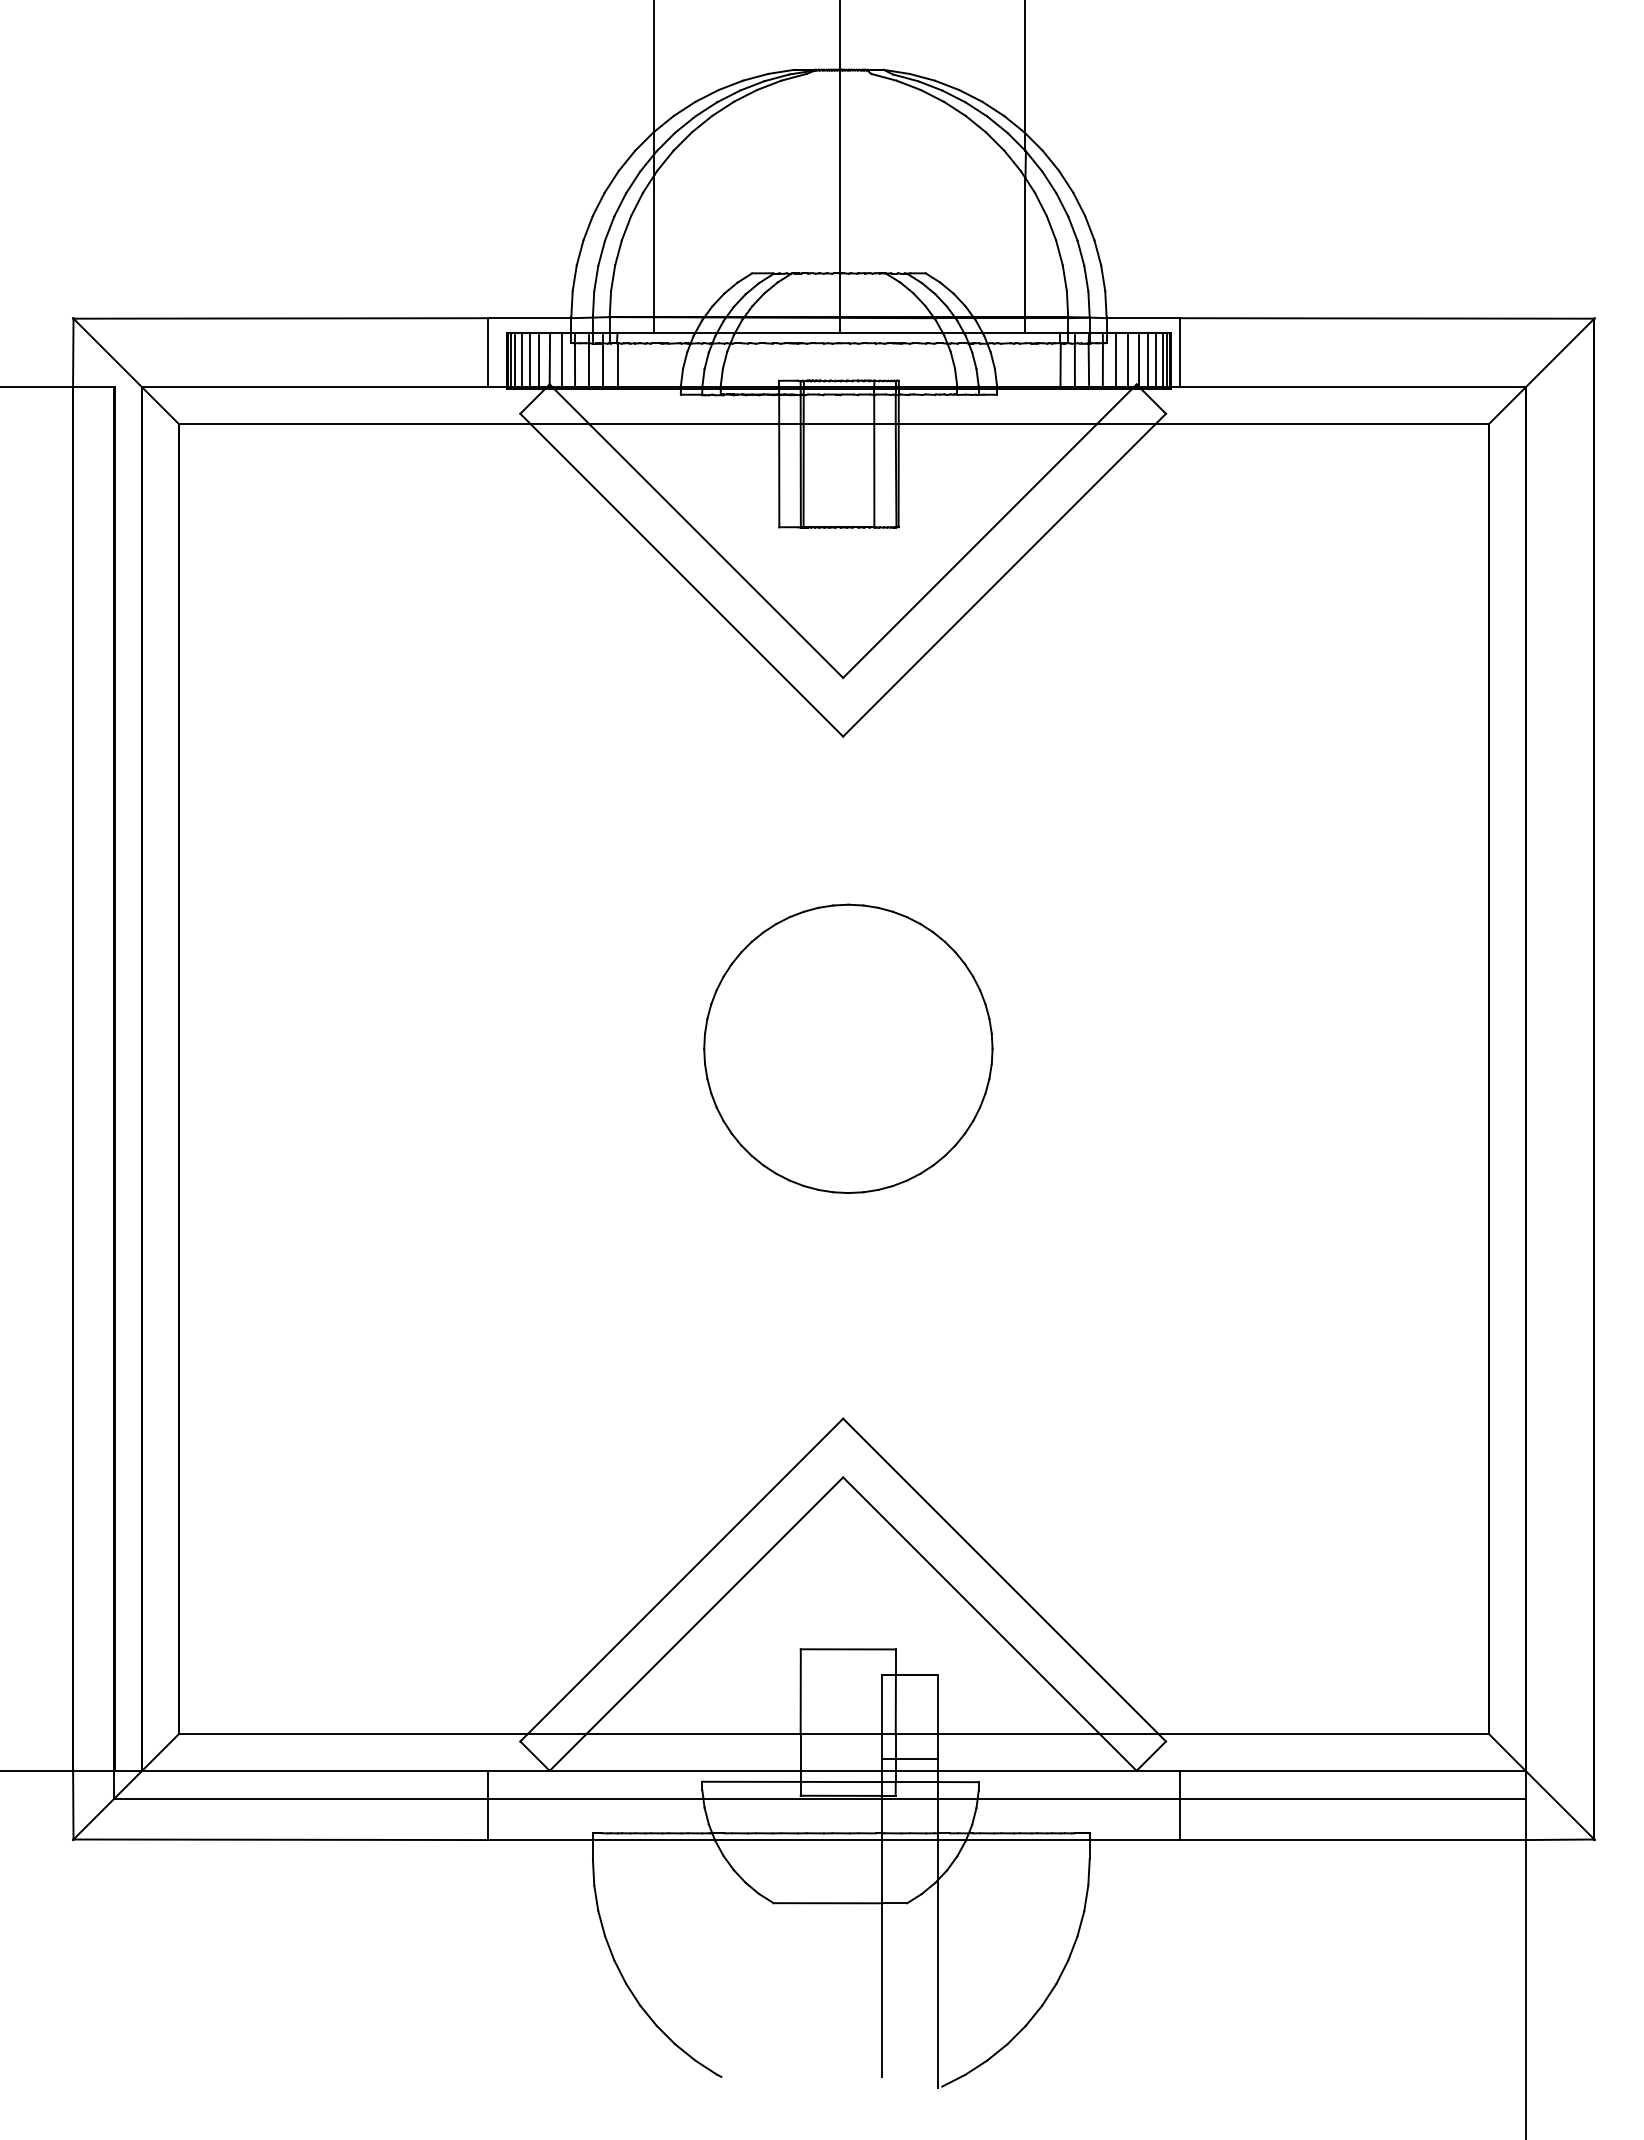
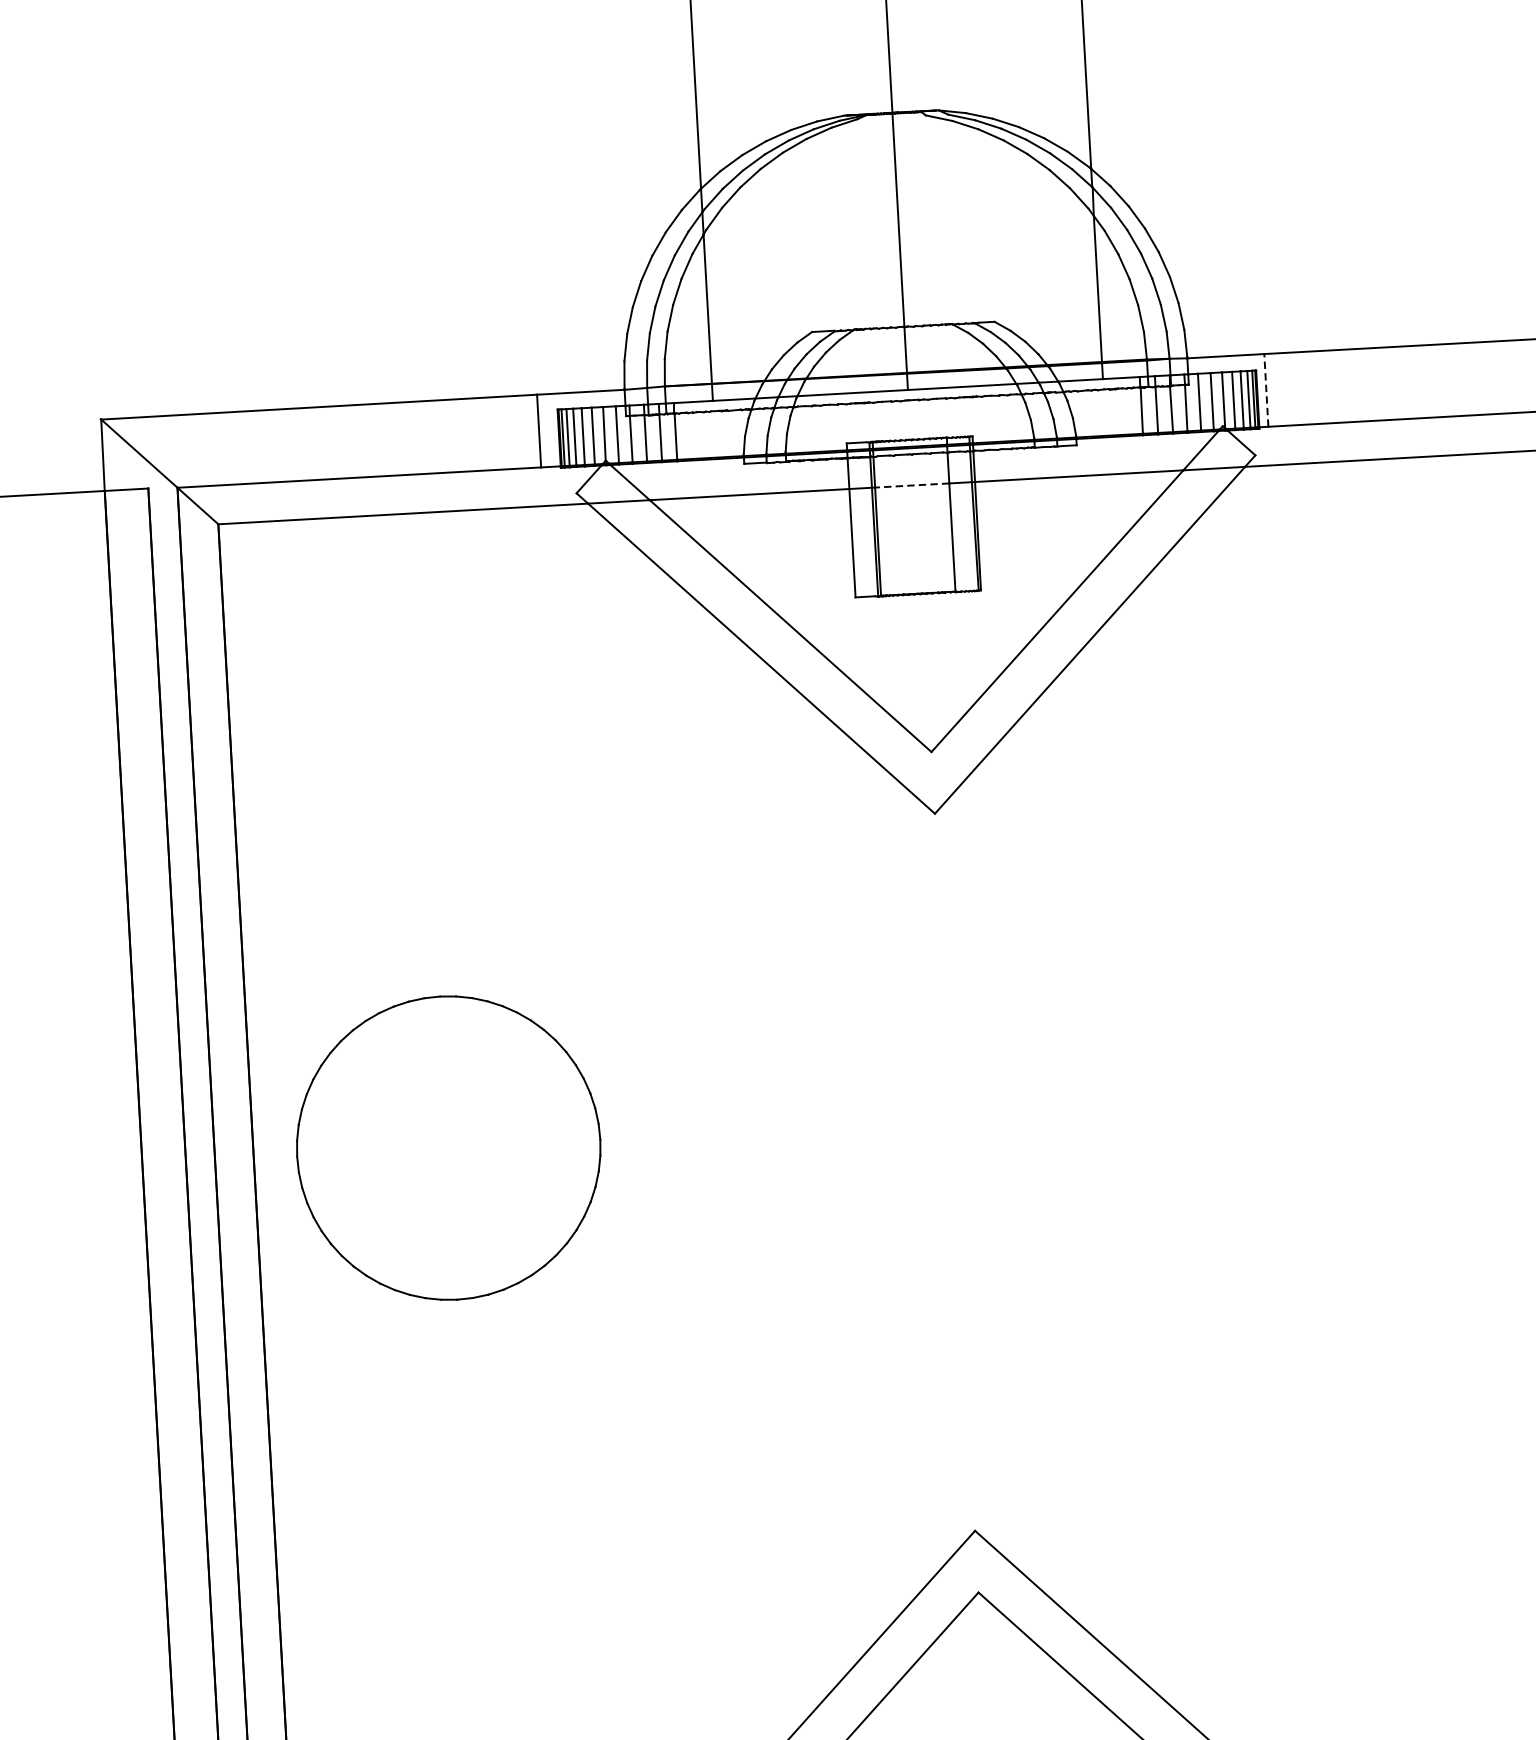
line: (1179, 352) -> (1266, 390), solid -> dashed
line: (838, 424) -> (911, 485), solid -> dashed
part: (848, 1048) -> (448, 1147), moved

